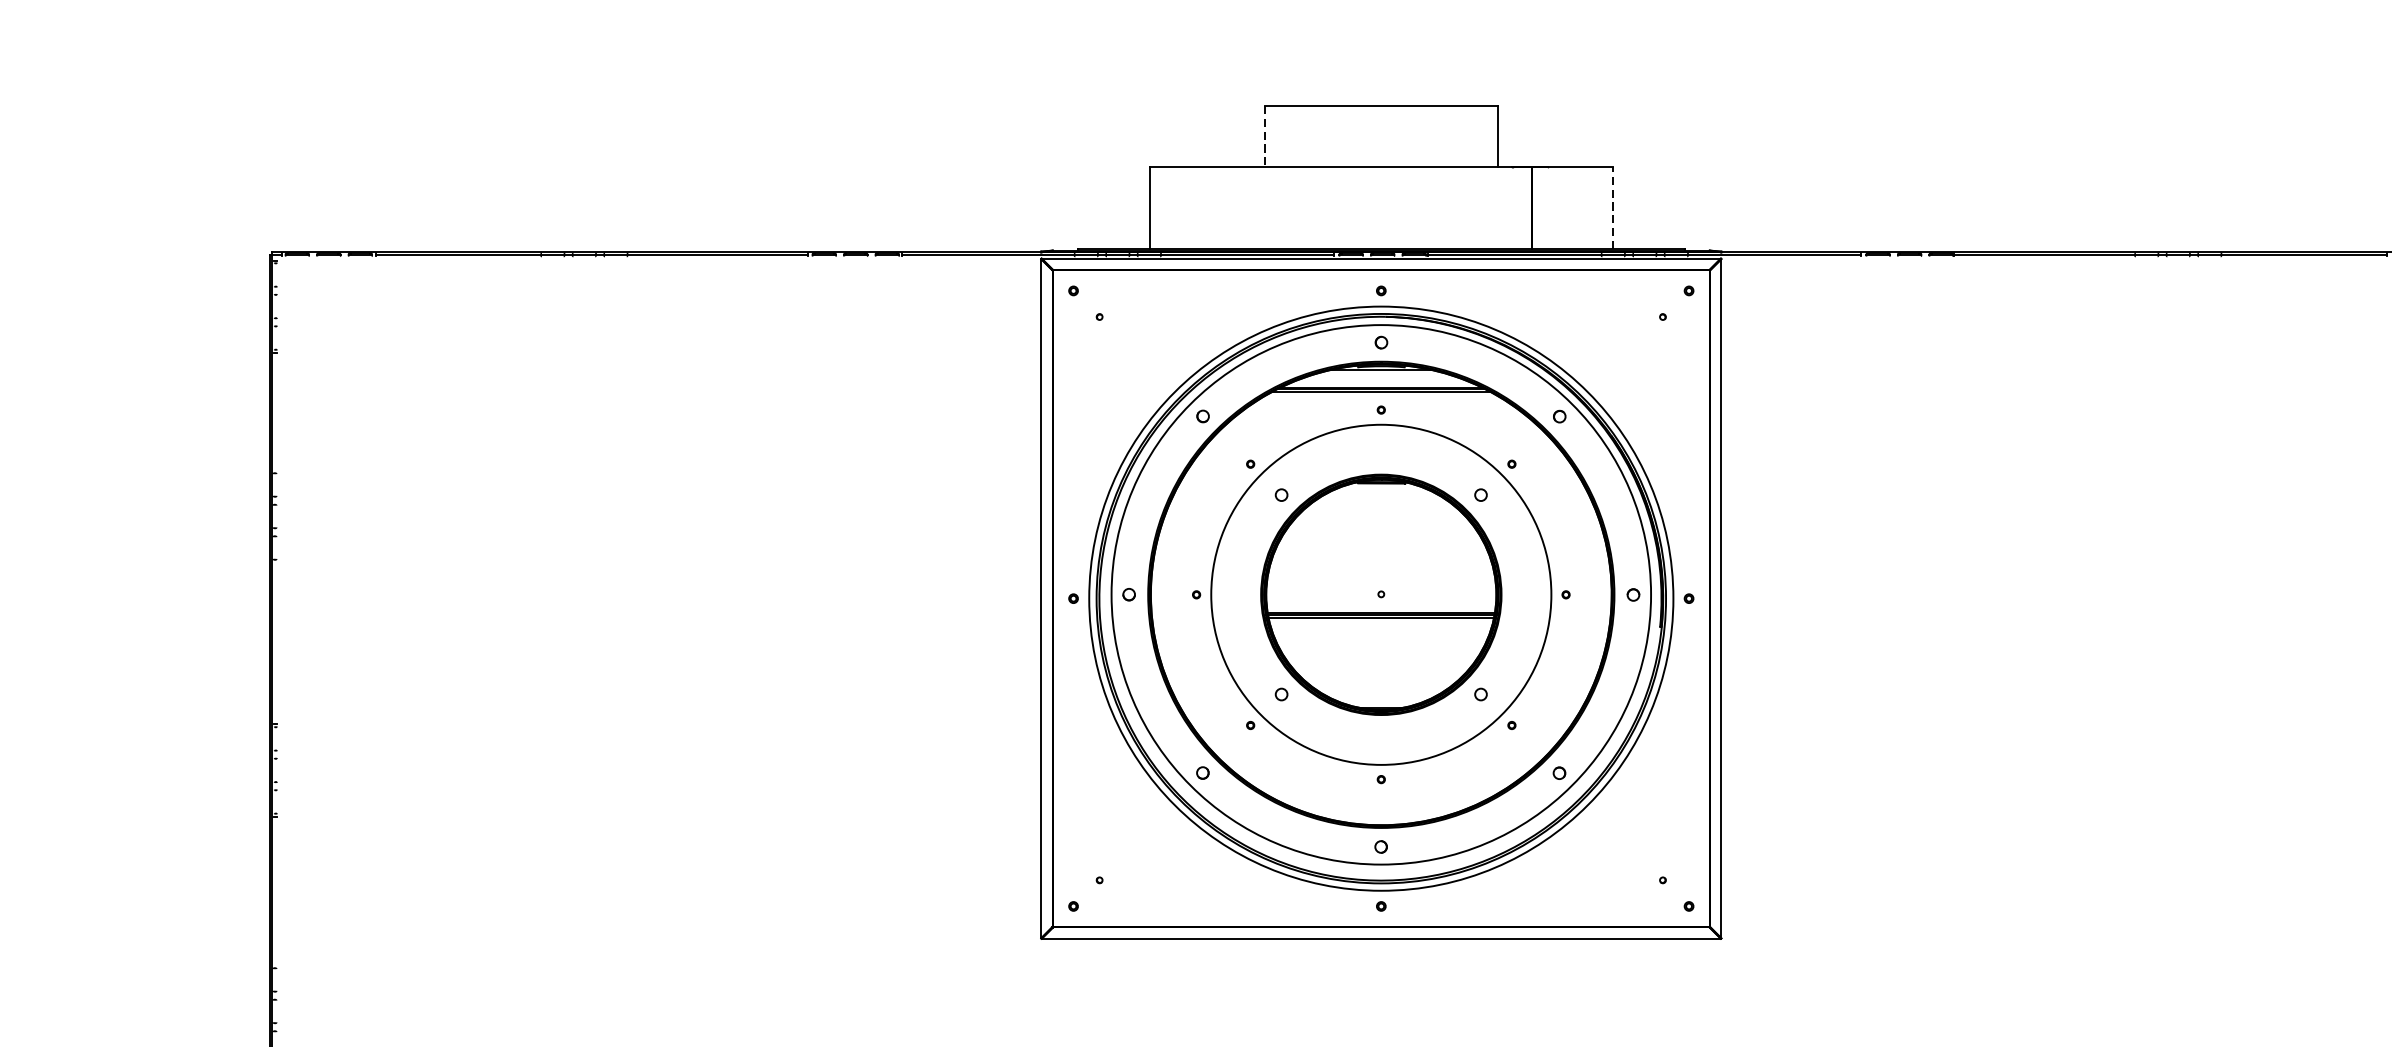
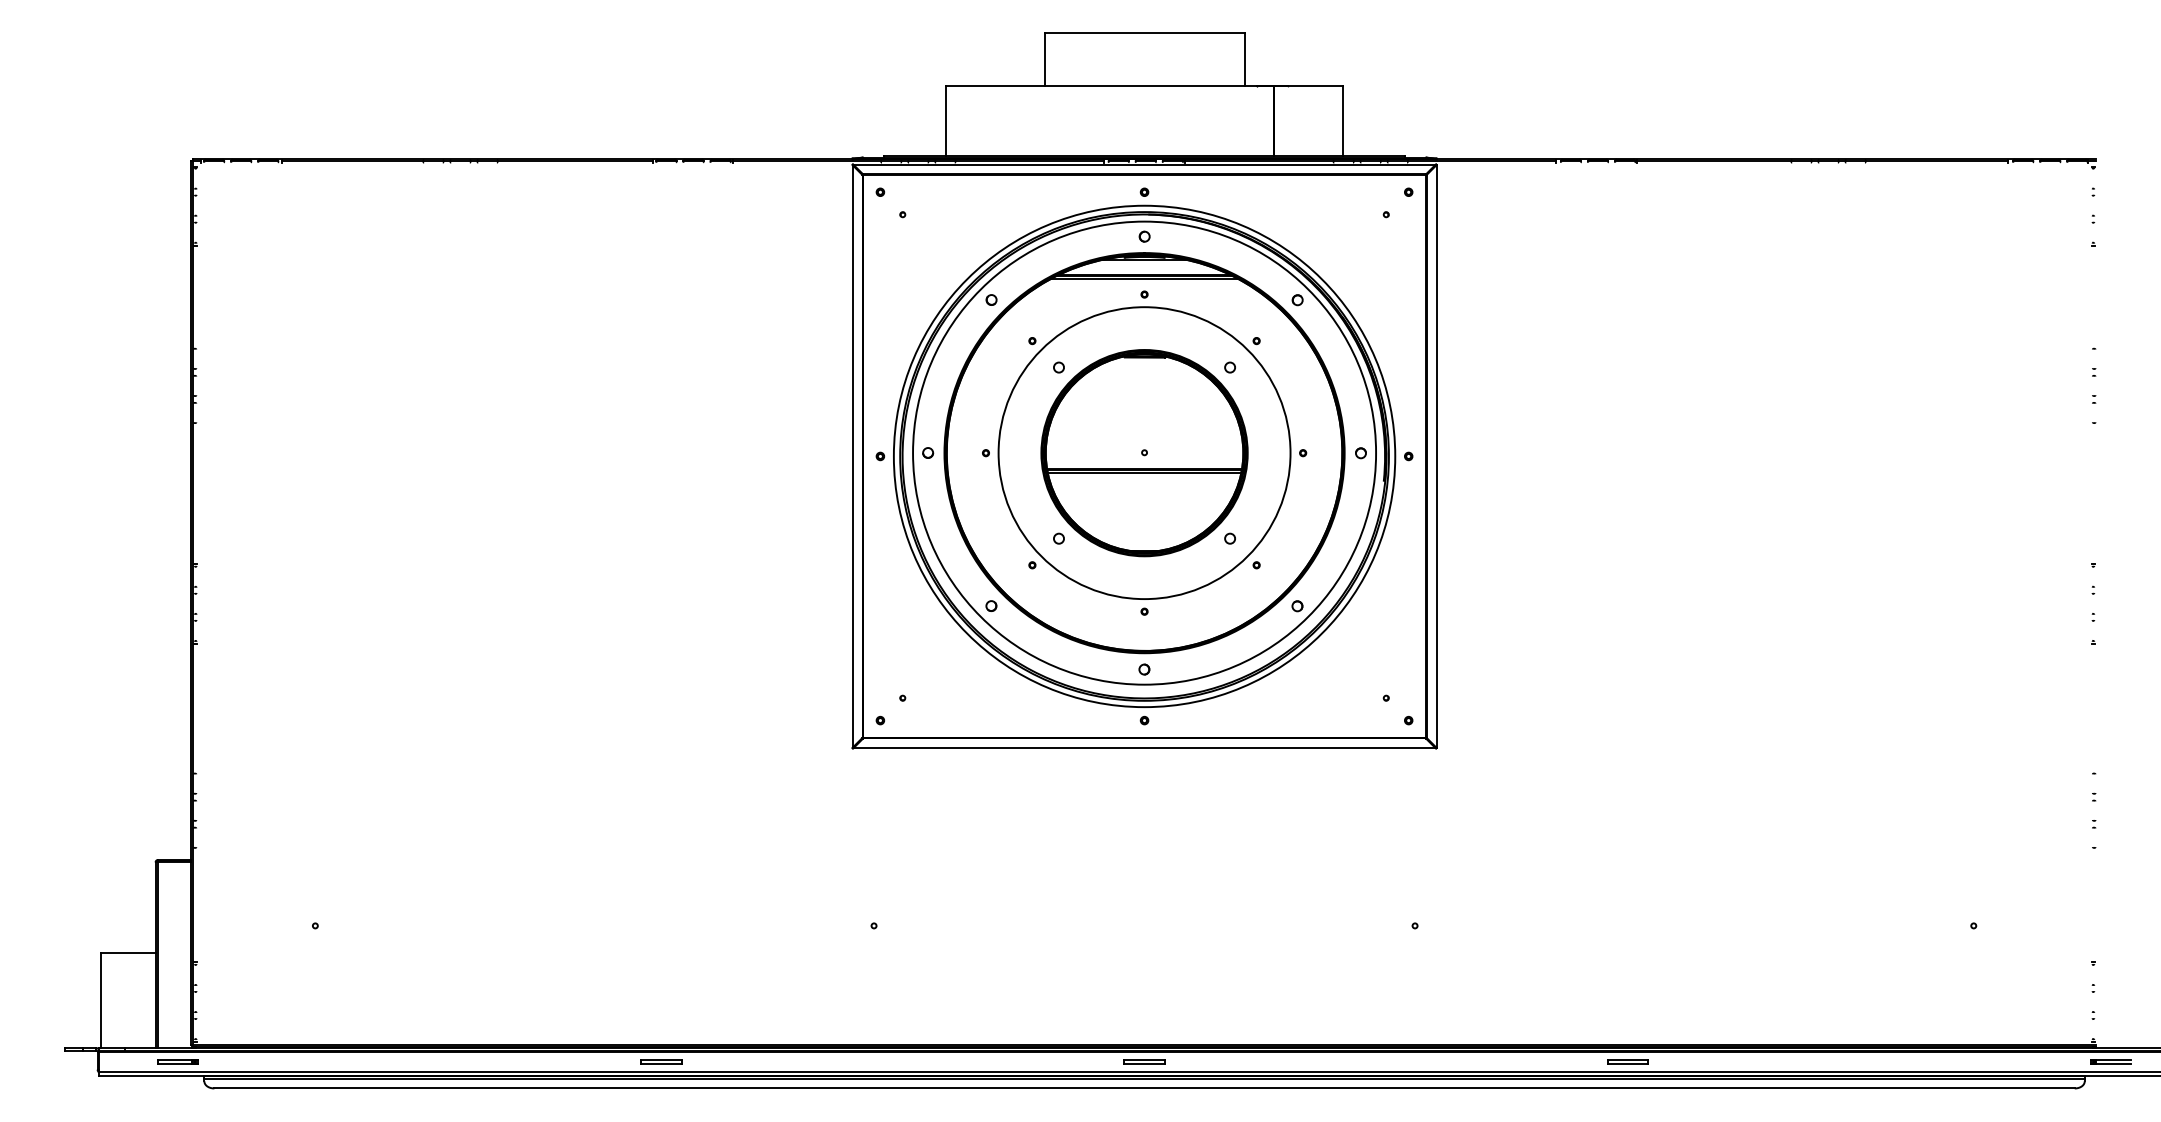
line: (1264, 137) -> (1044, 60), dashed -> solid
line: (1613, 207) -> (1343, 120), dashed -> solid

